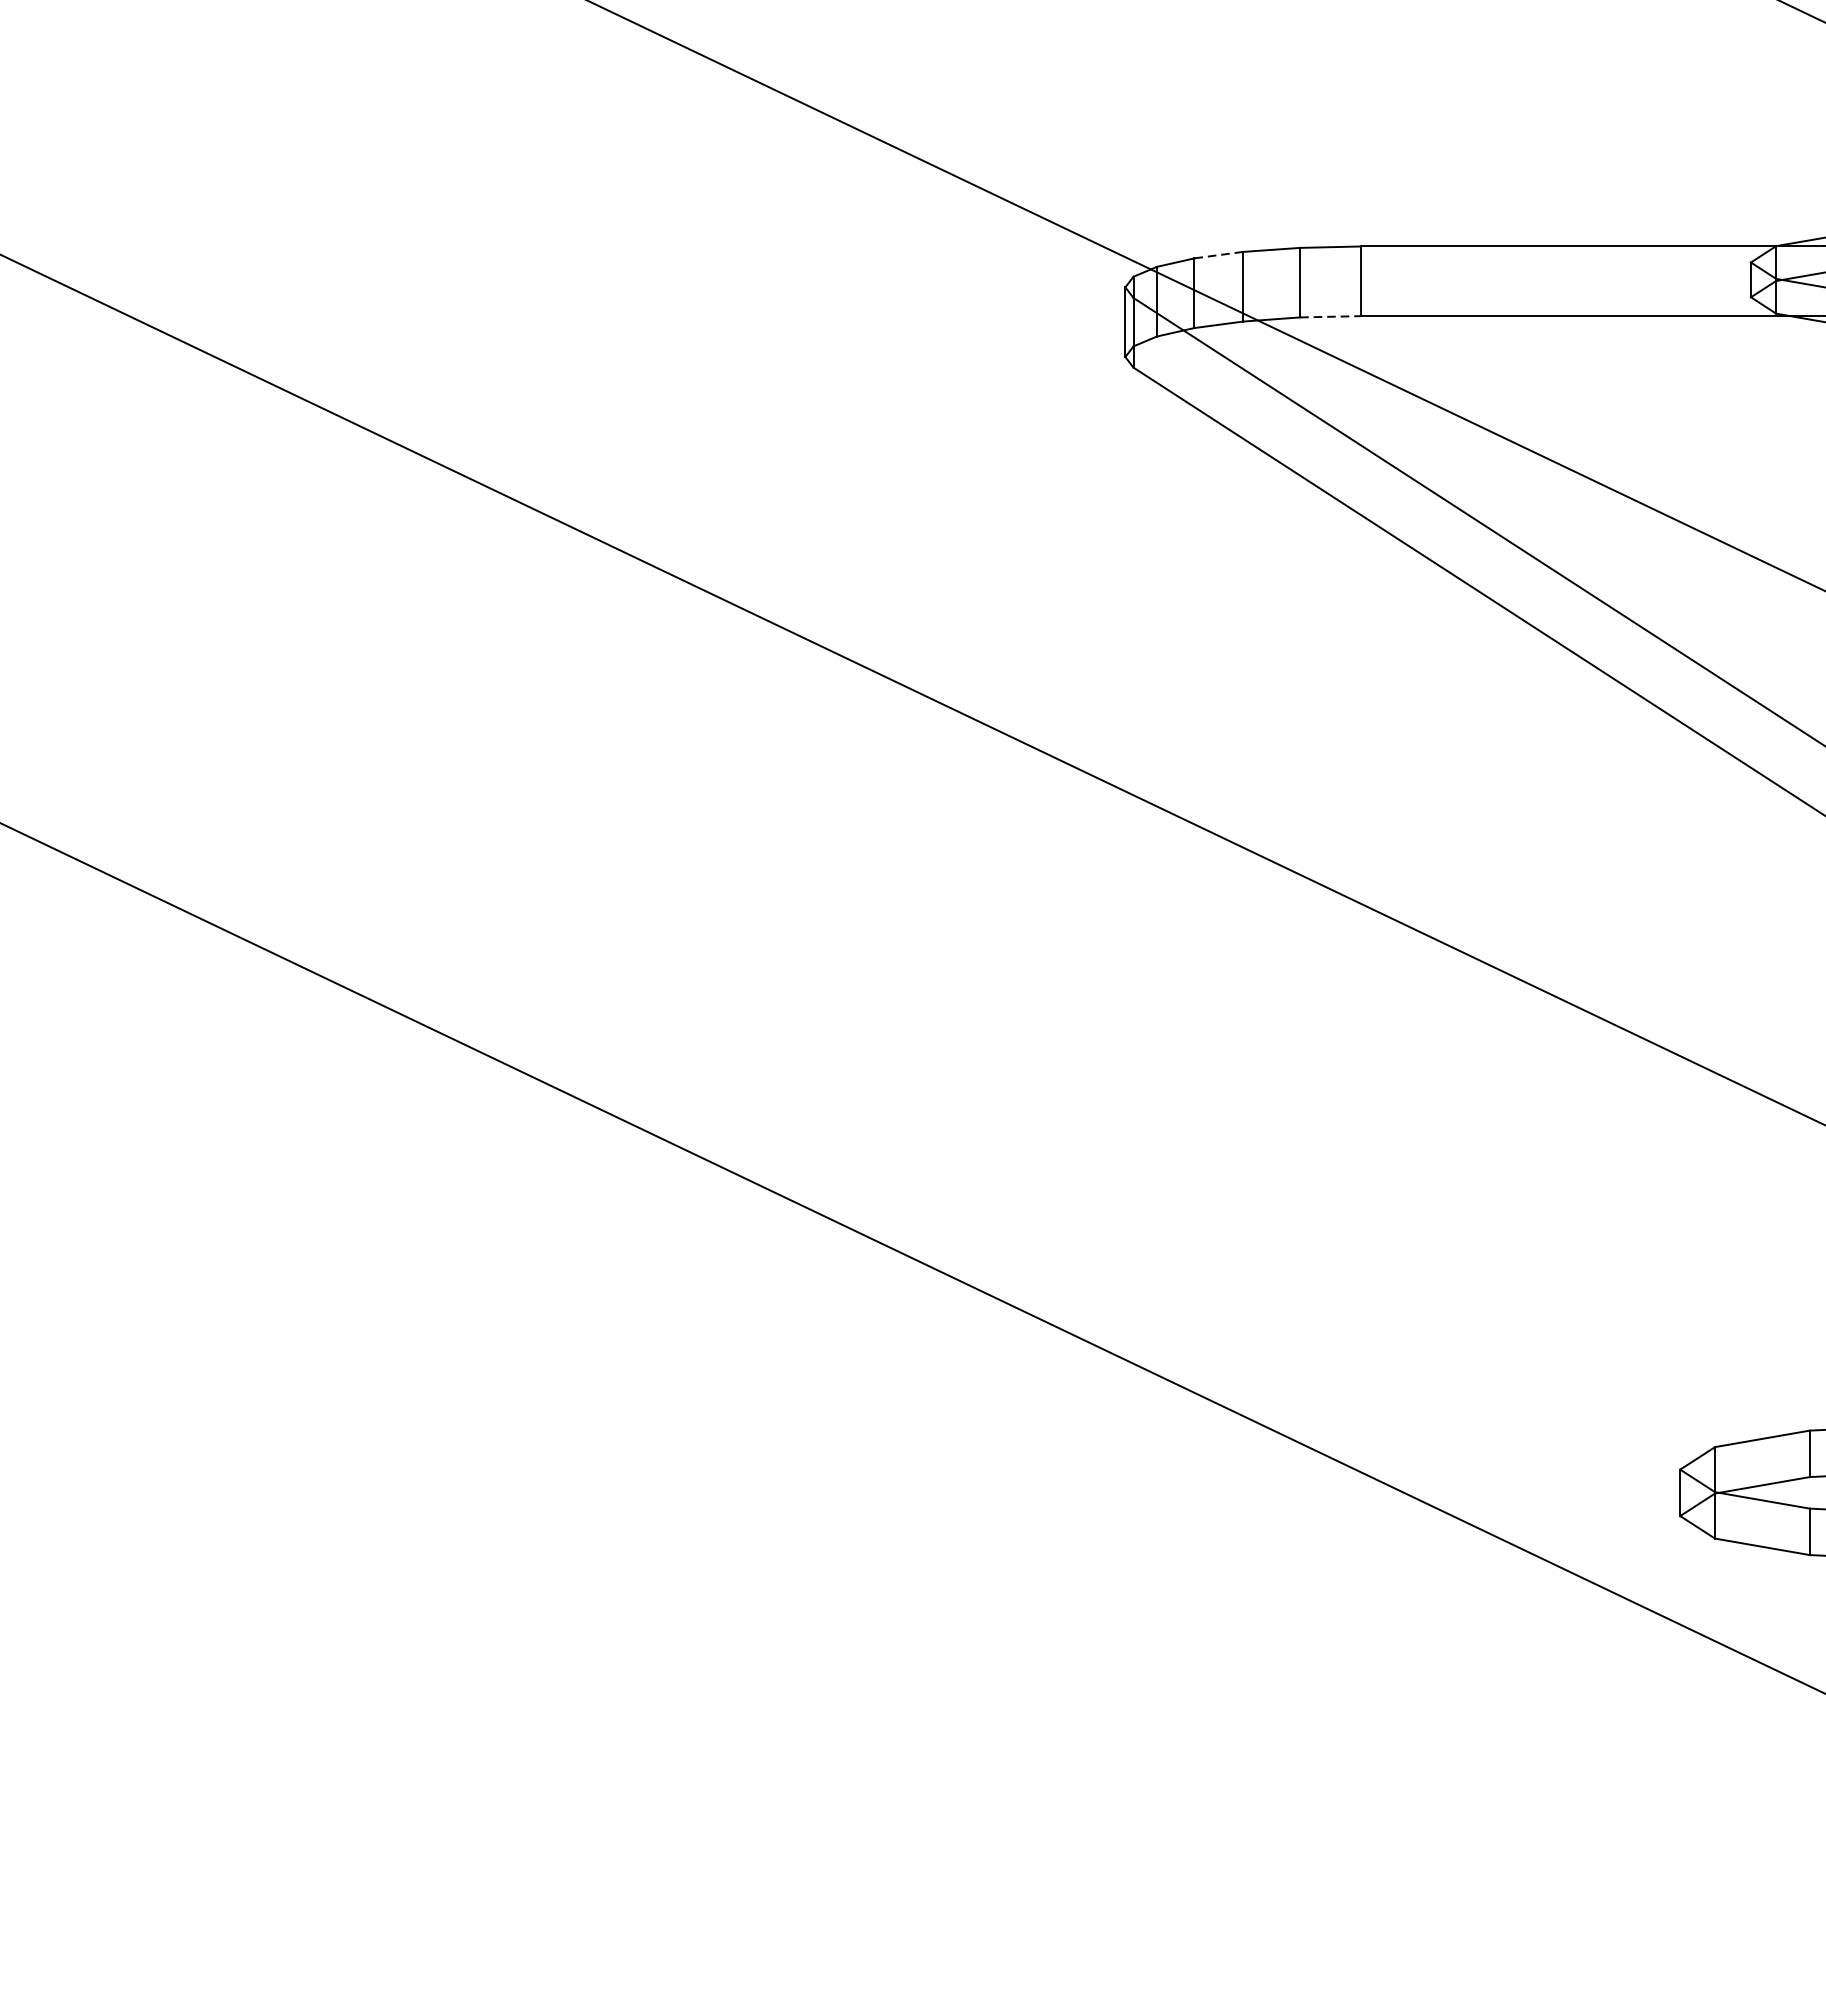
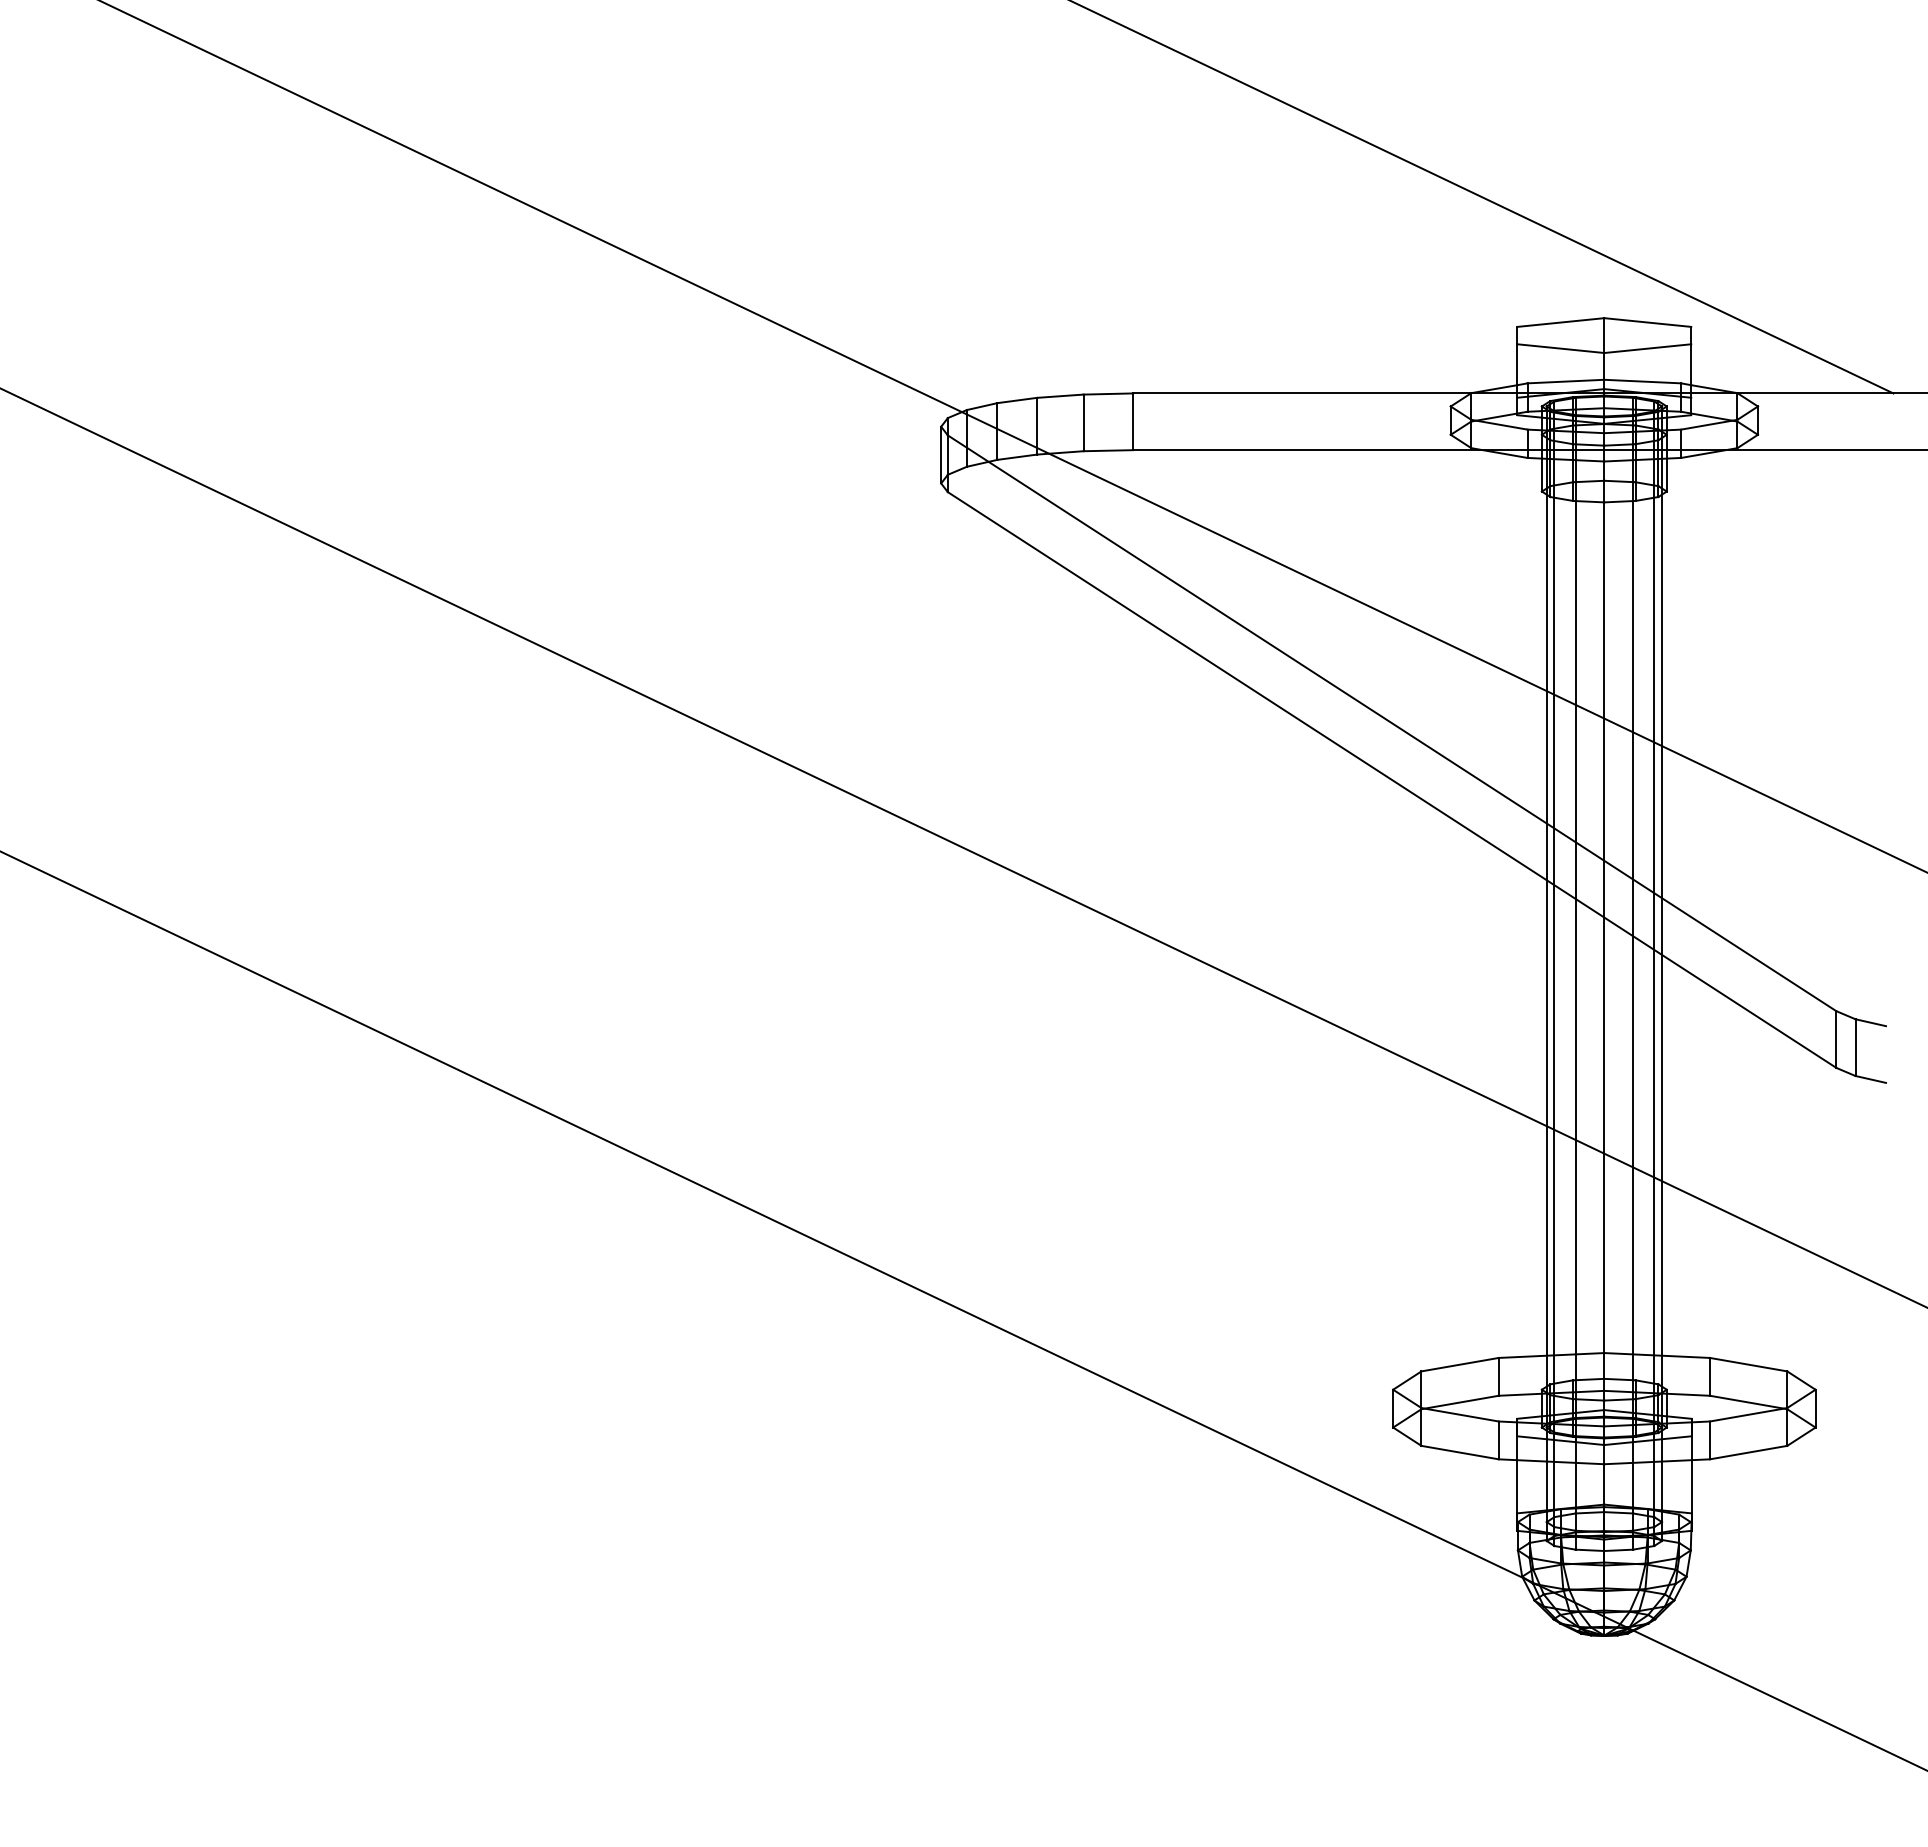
line: (1219, 255) -> (1017, 400), dashed -> solid
line: (1330, 316) -> (1108, 450), dashed -> solid

